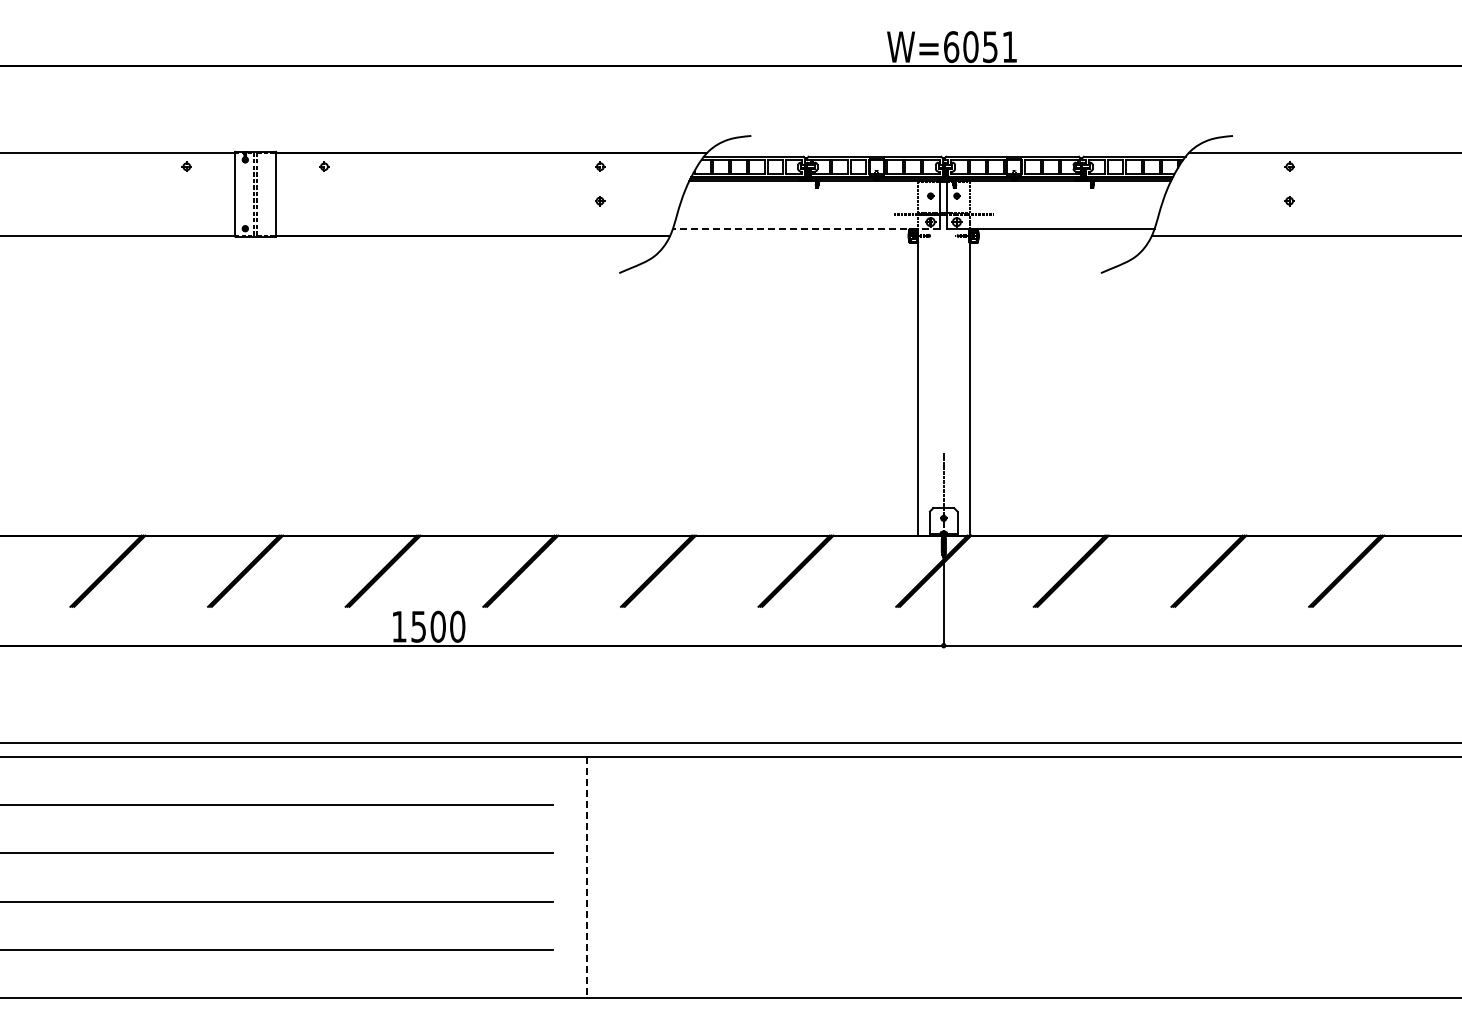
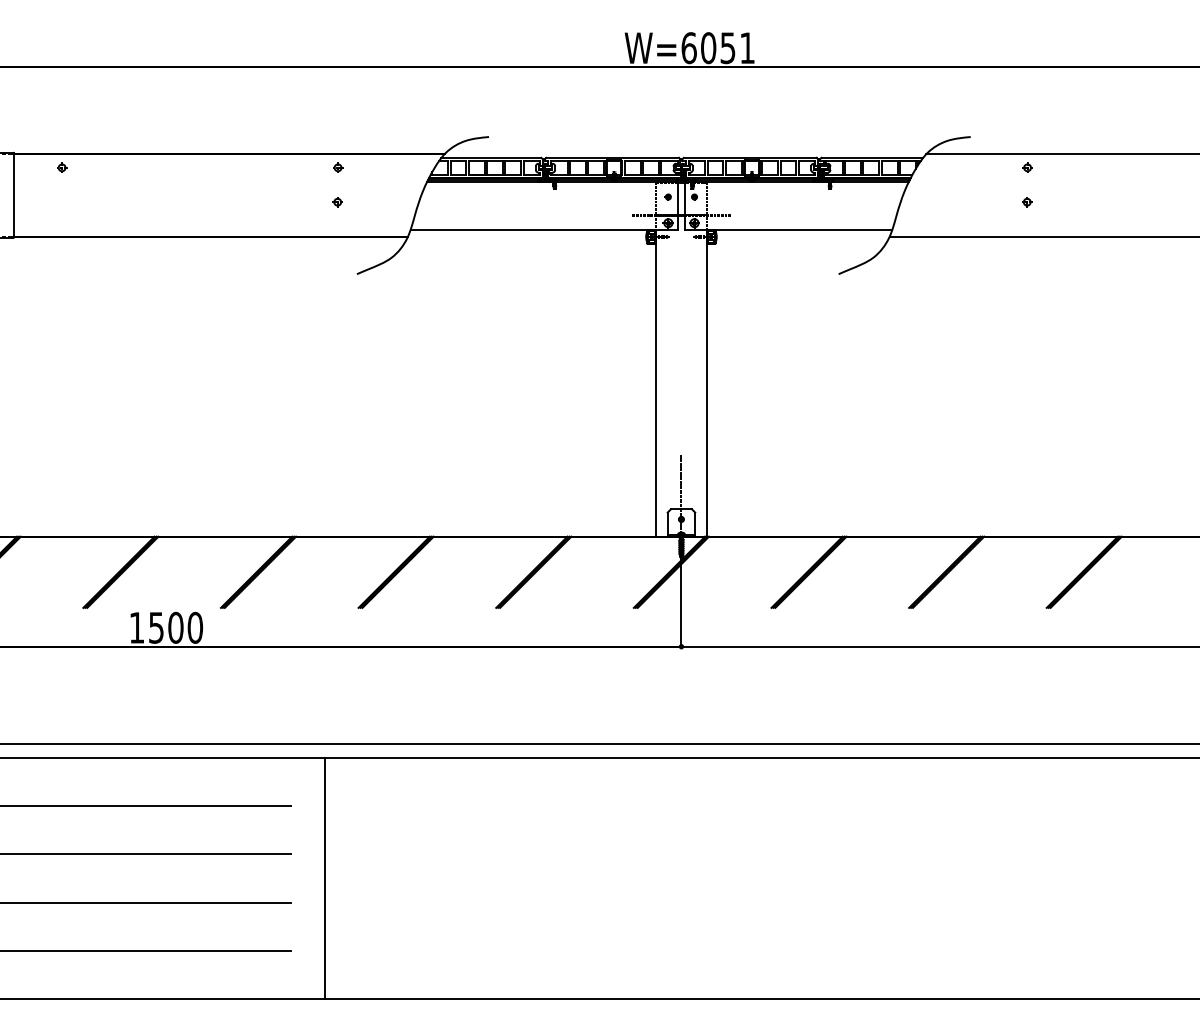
line: (806, 229) -> (544, 230), dashed -> solid
line: (587, 878) -> (325, 879), dashed -> solid

